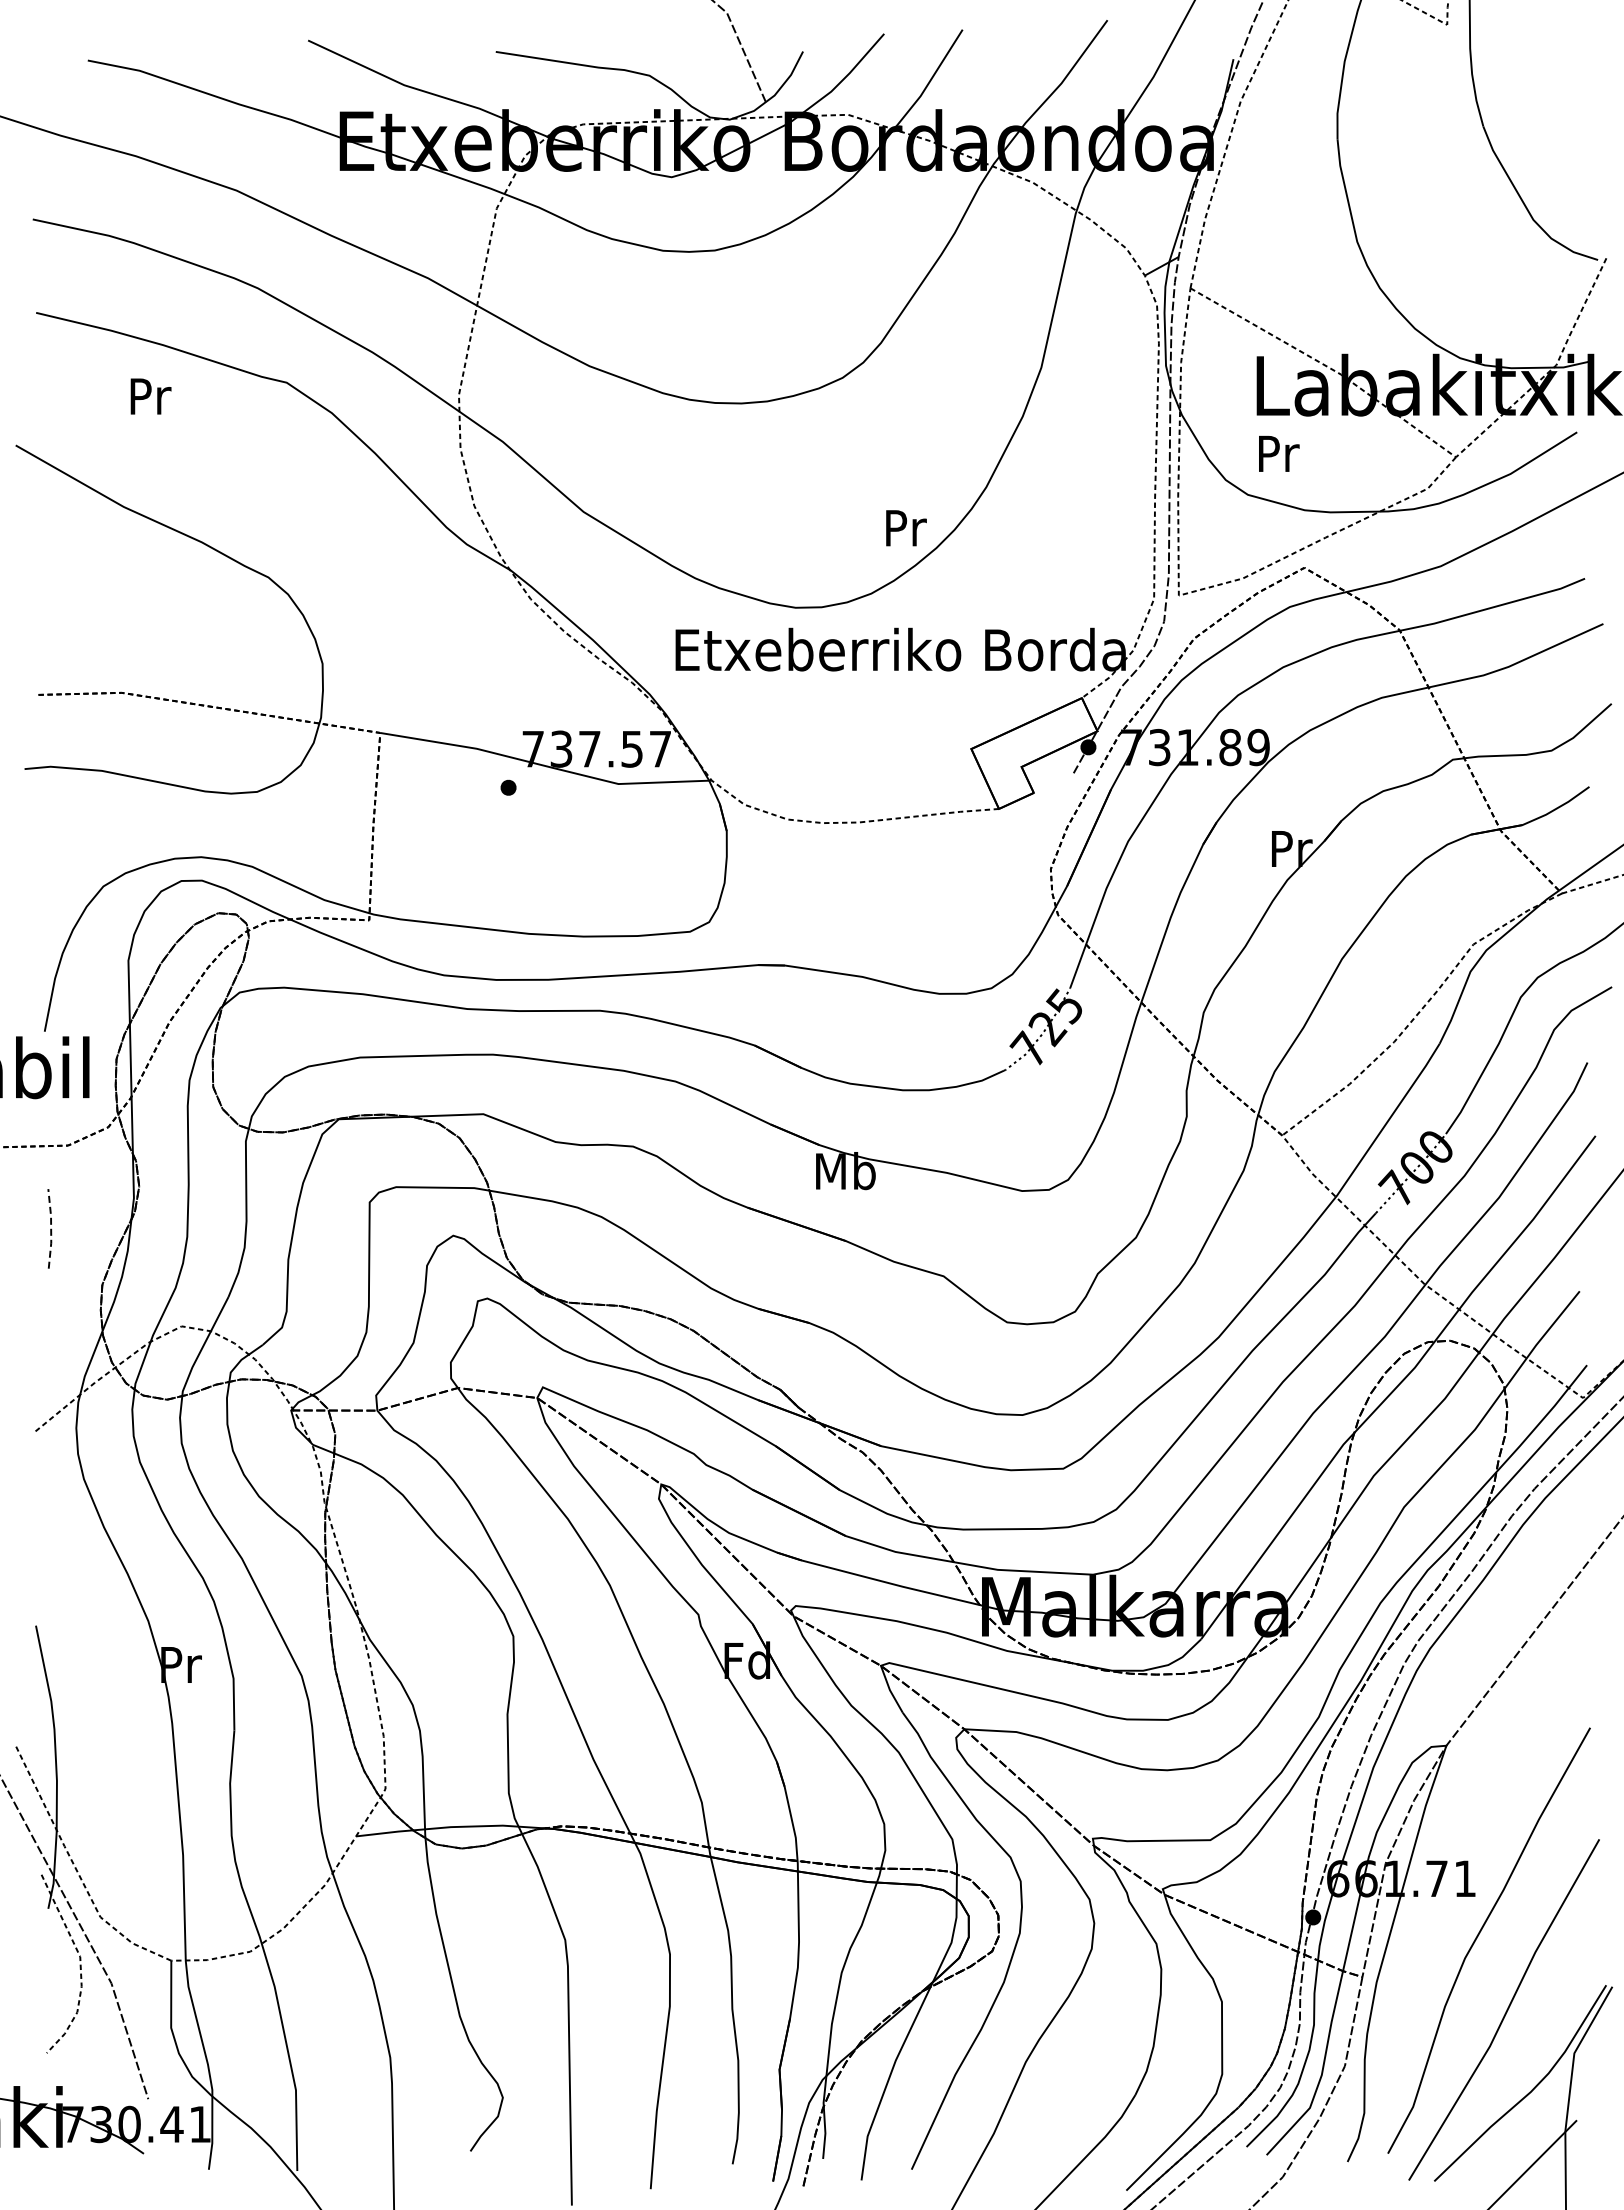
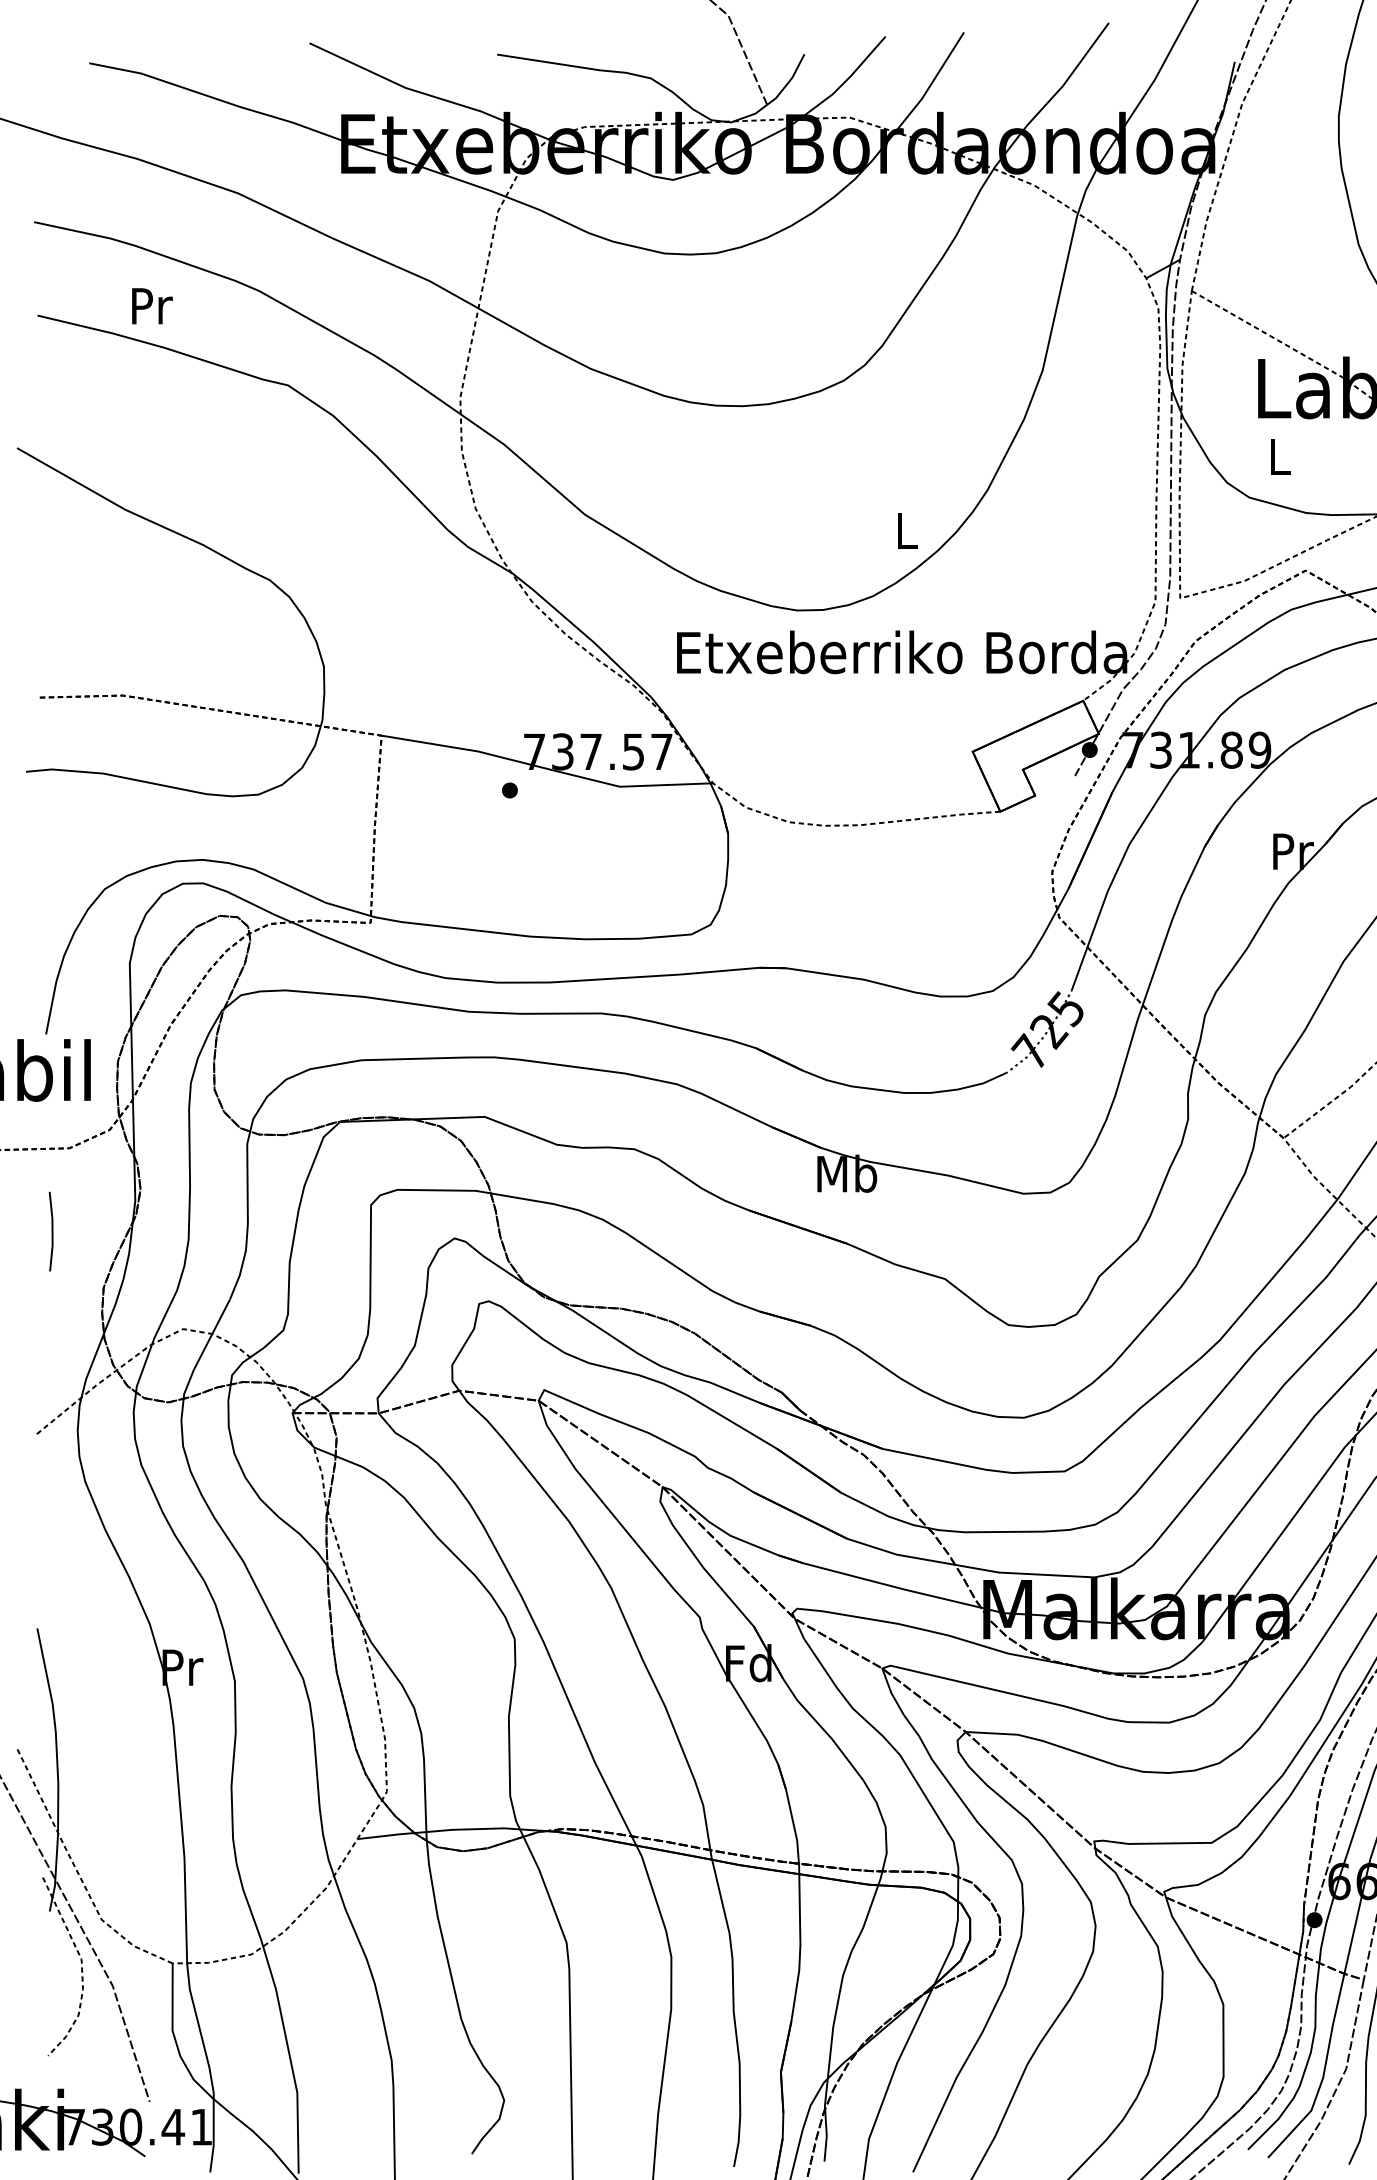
text: (150, 396) -> (151, 306), moved
text: (1279, 453) -> (1280, 456), Pr -> L
text: (906, 528) -> (907, 531), Pr -> L
line: (51, 1228) -> (52, 1231), dashed -> solid

